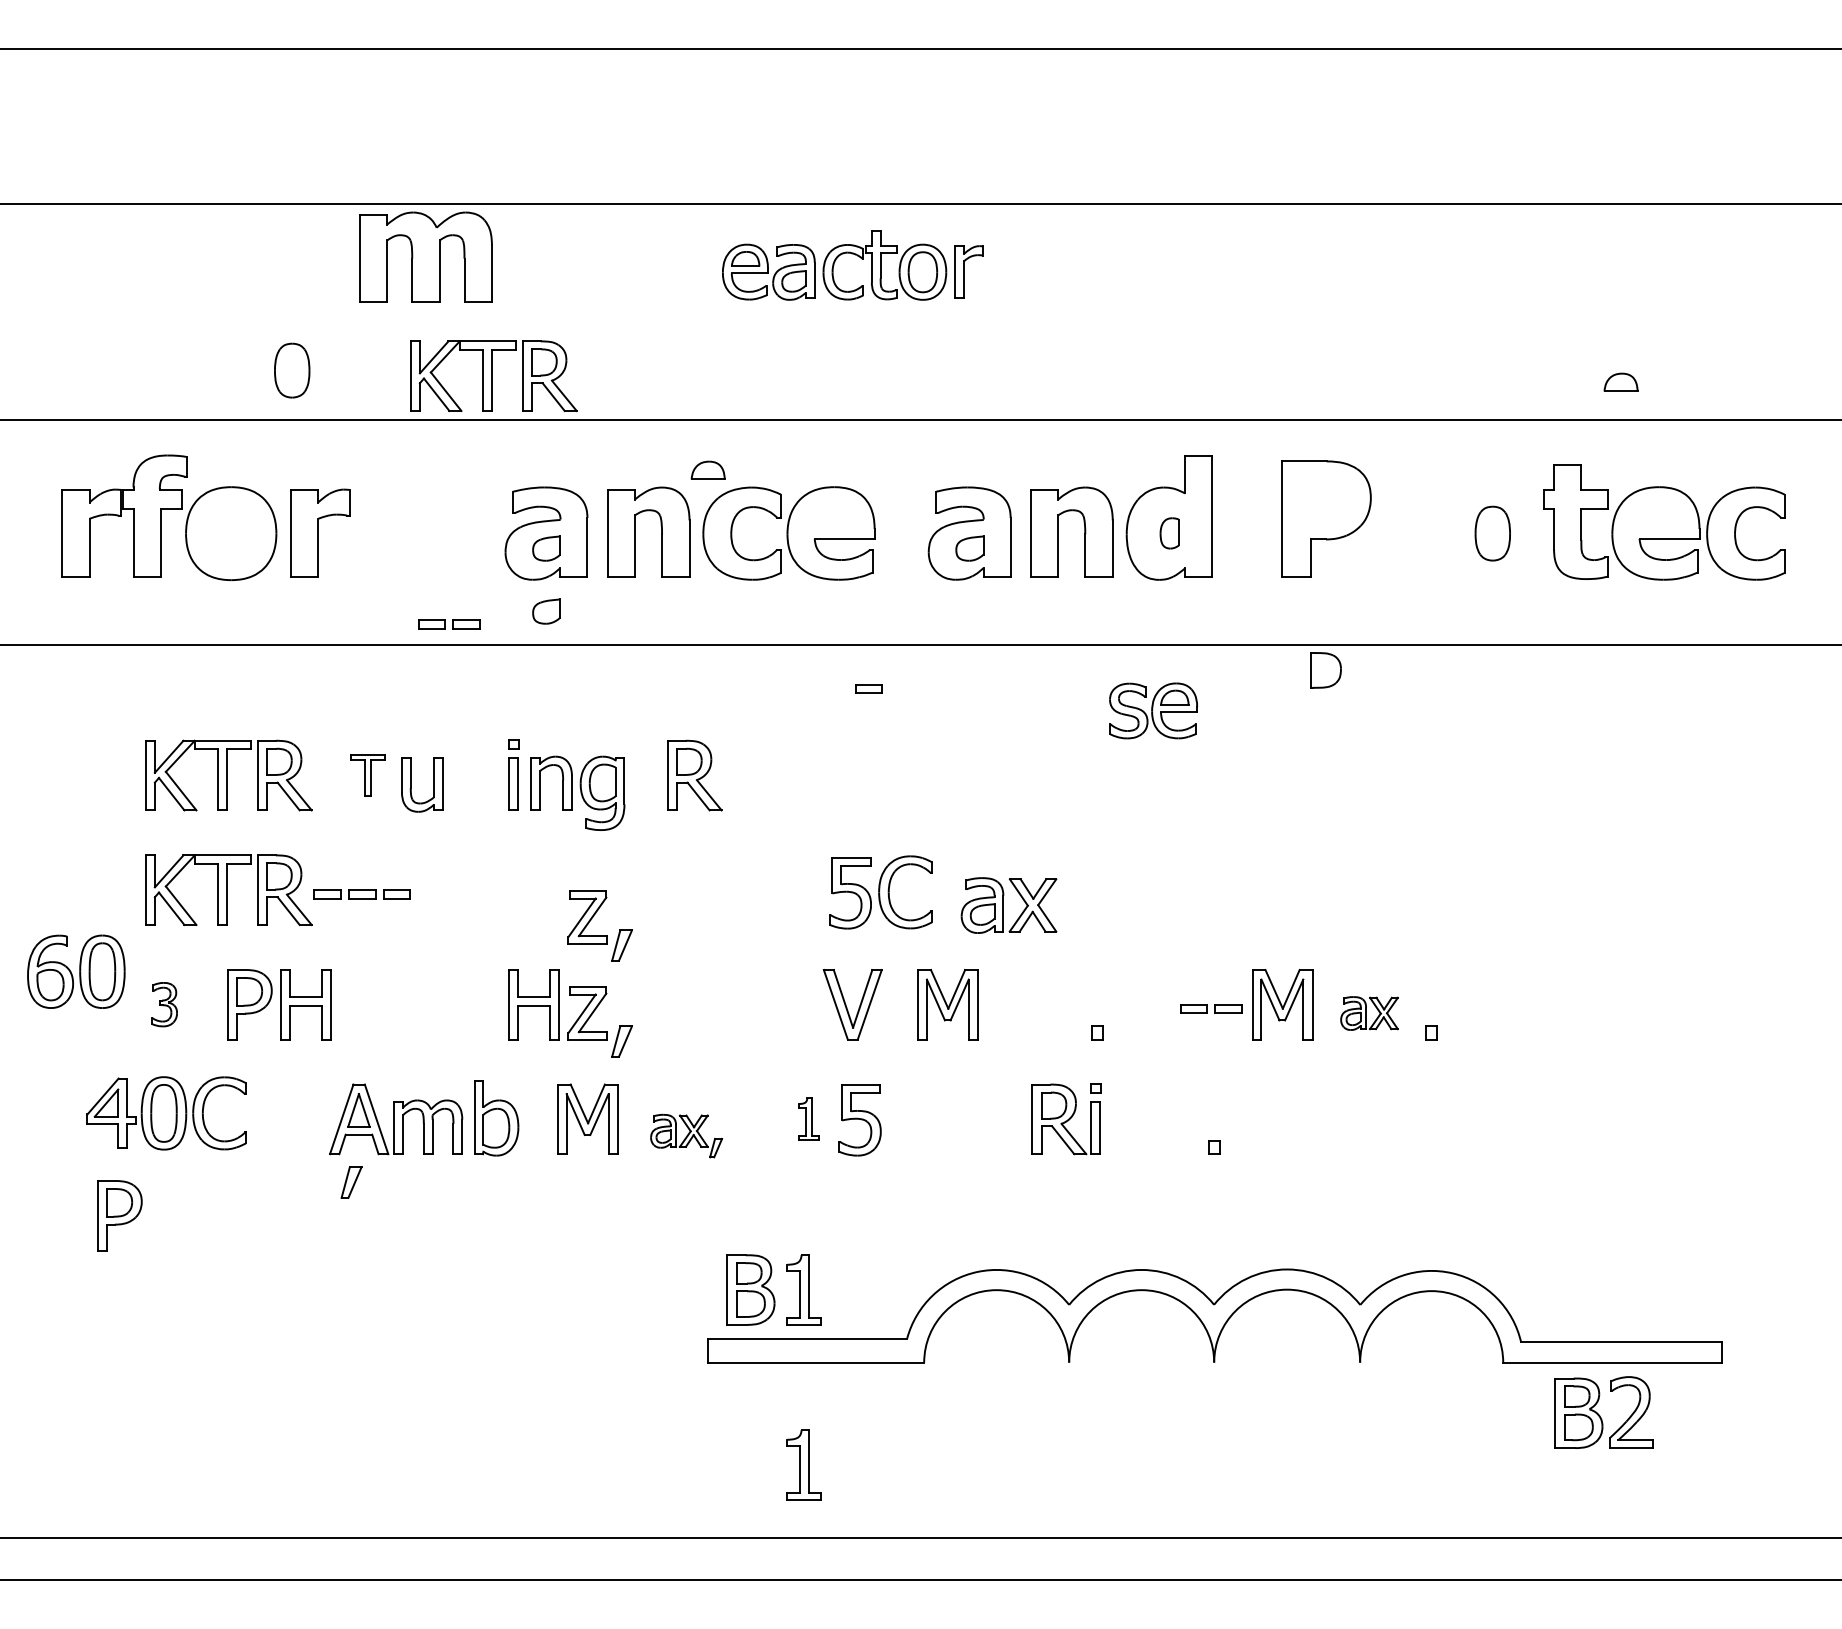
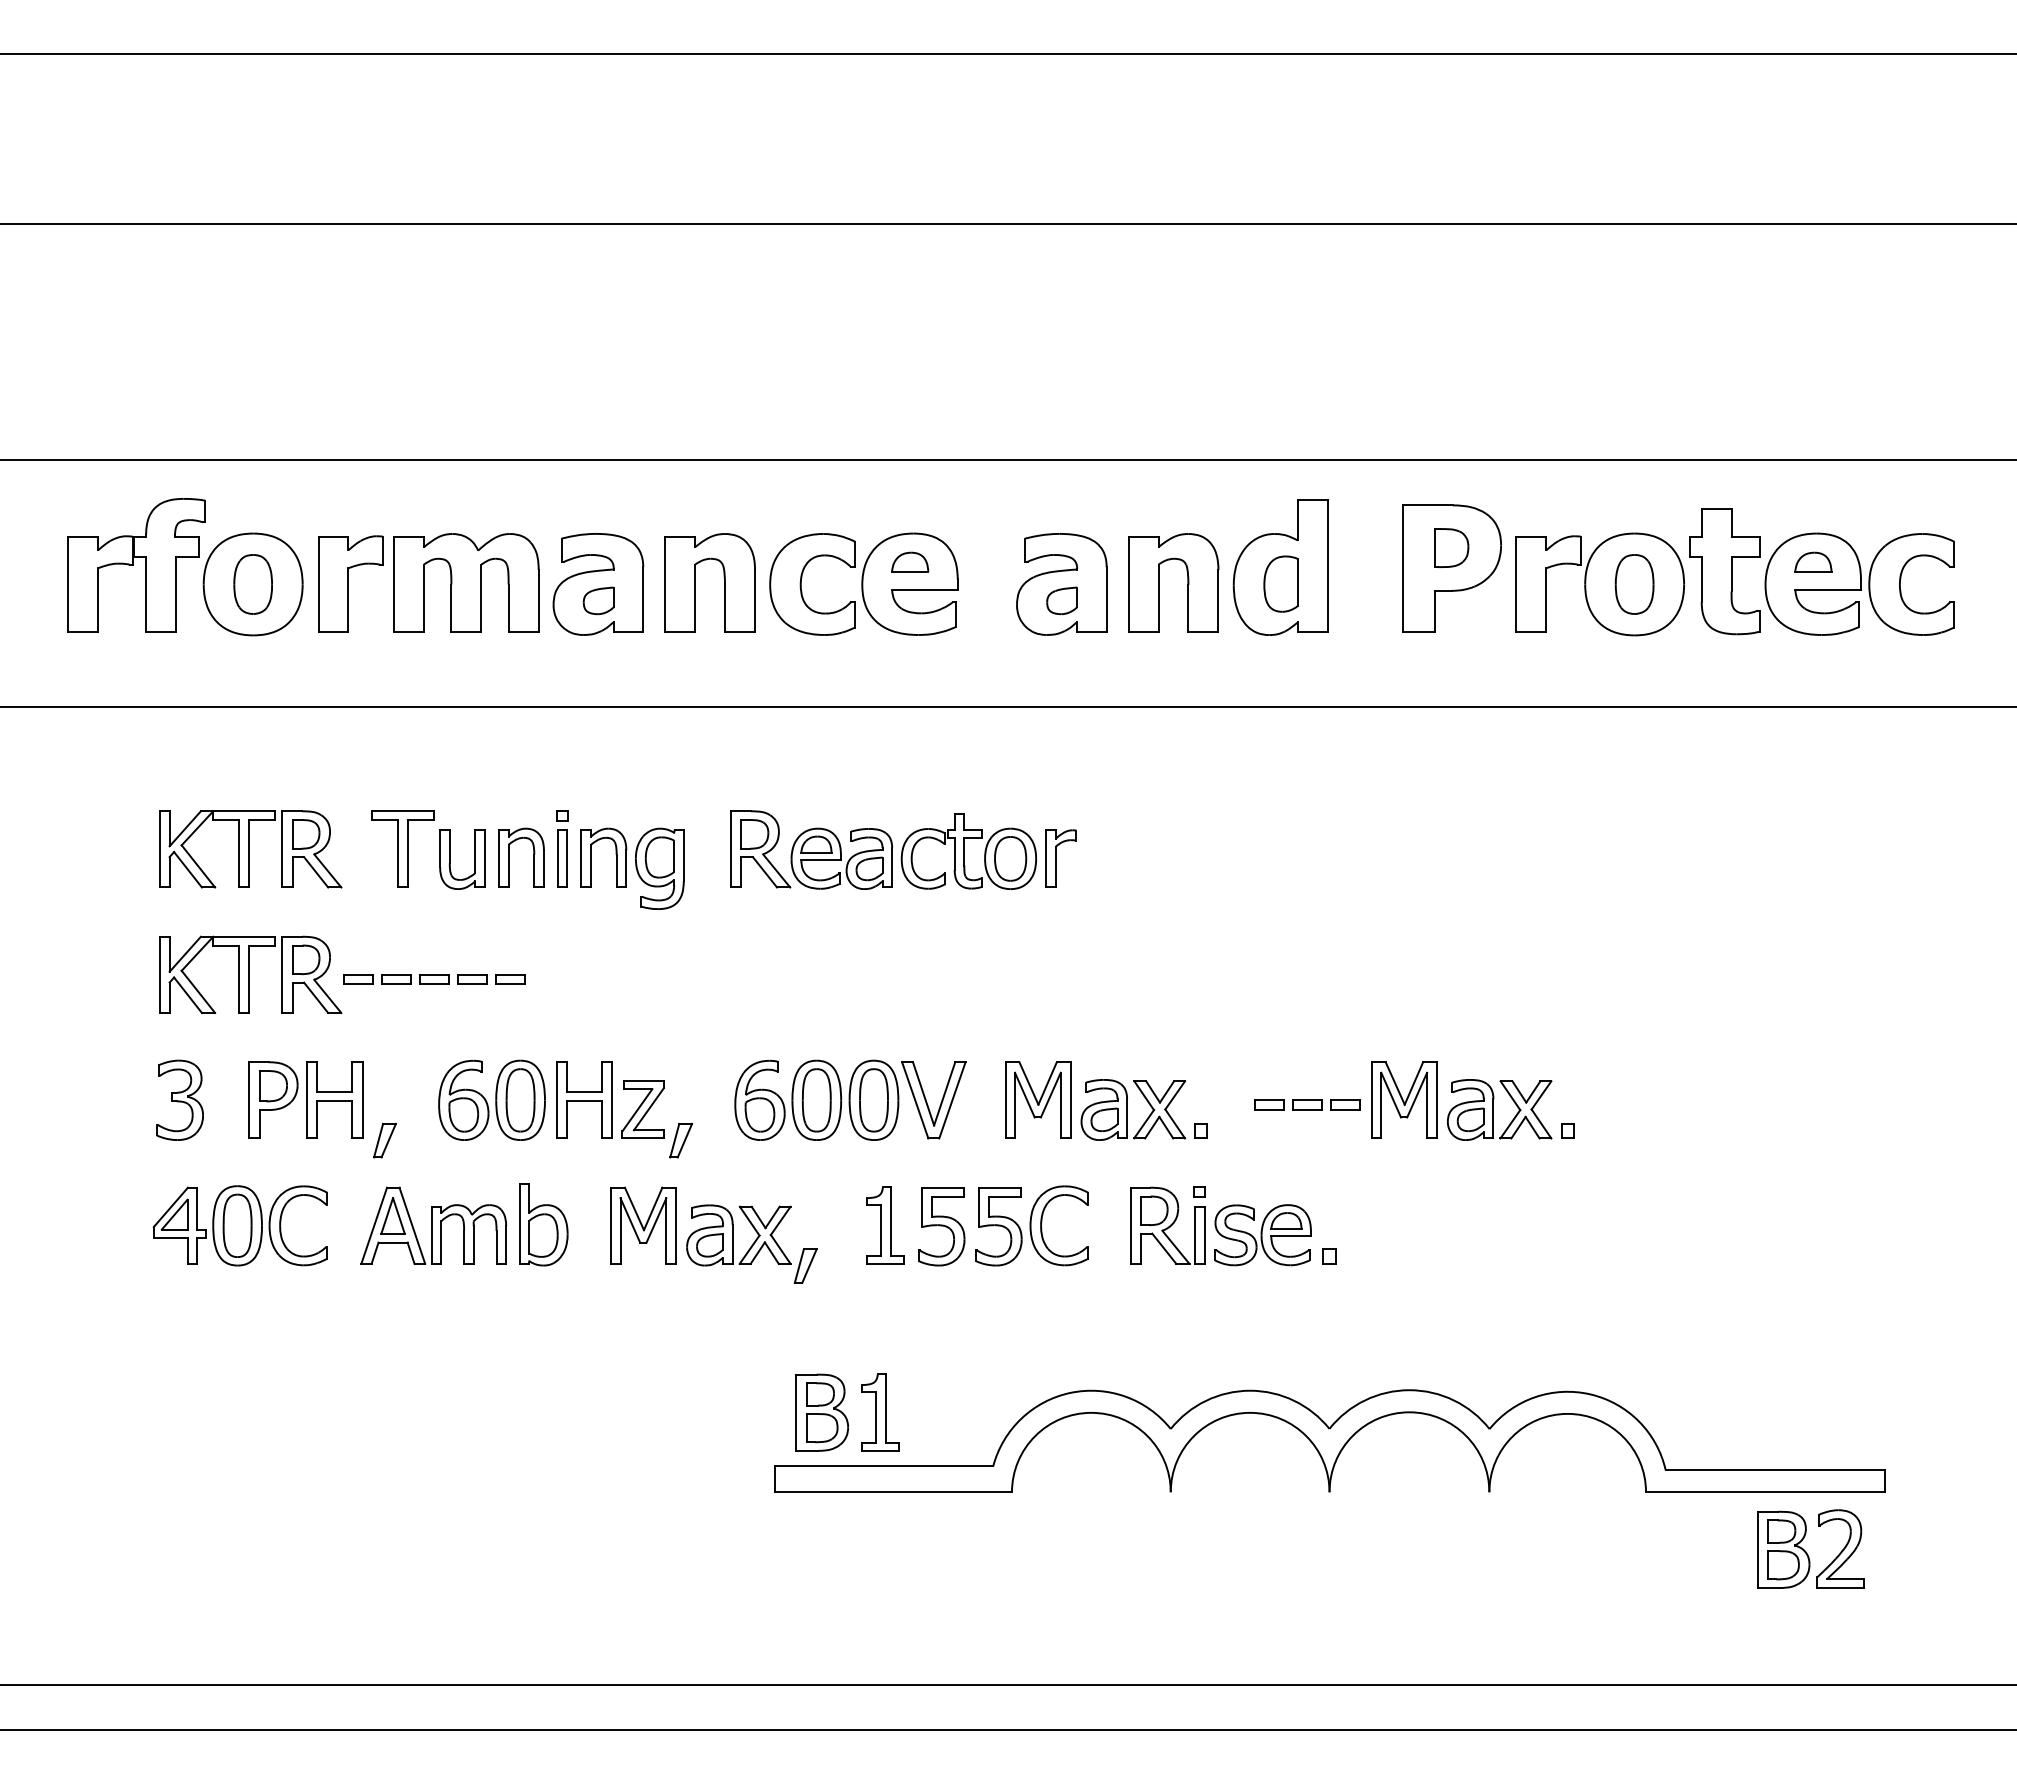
part: (425, 256) -> (465, 582), moved
part: (857, 256) -> (938, 841), moved
part: (292, 370) -> (253, 584), moved
part: (493, 375) -> (540, 411), removed
part: (1620, 381) -> (1812, 561), moved
part: (707, 469) -> (909, 561), moved
part: (1169, 533) -> (1280, 584), size x1.67
part: (1461, 533) -> (1600, 584), added
part: (546, 611) -> (598, 669), removed
part: (449, 624) -> (492, 979), moved
part: (1325, 670) -> (1451, 548), moved
part: (868, 688) -> (1268, 1104), moved
part: (1153, 710) -> (1263, 1234), moved
part: (367, 775) -> (402, 849), size x1.67
part: (465, 782) -> (509, 856), added
part: (880, 892) -> (1032, 1225), moved
part: (1008, 905) -> (1132, 1109), moved
part: (591, 920) -> (647, 1008), removed
part: (76, 971) -> (492, 1100), moved
part: (164, 1004) -> (180, 1100), size x1.67
part: (745, 1004) -> (816, 1100), added
part: (1369, 1013) -> (1499, 1109), size x1.67
part: (166, 1113) -> (240, 1225), moved
part: (808, 1118) -> (885, 1224), size x1.67
part: (686, 1135) -> (751, 1243), size x1.67
part: (351, 1182) -> (384, 1140), moved
part: (119, 1215) -> (130, 1331), removed
part: (1603, 1412) -> (1810, 1549), moved
part: (803, 1464) -> (879, 1603), removed

